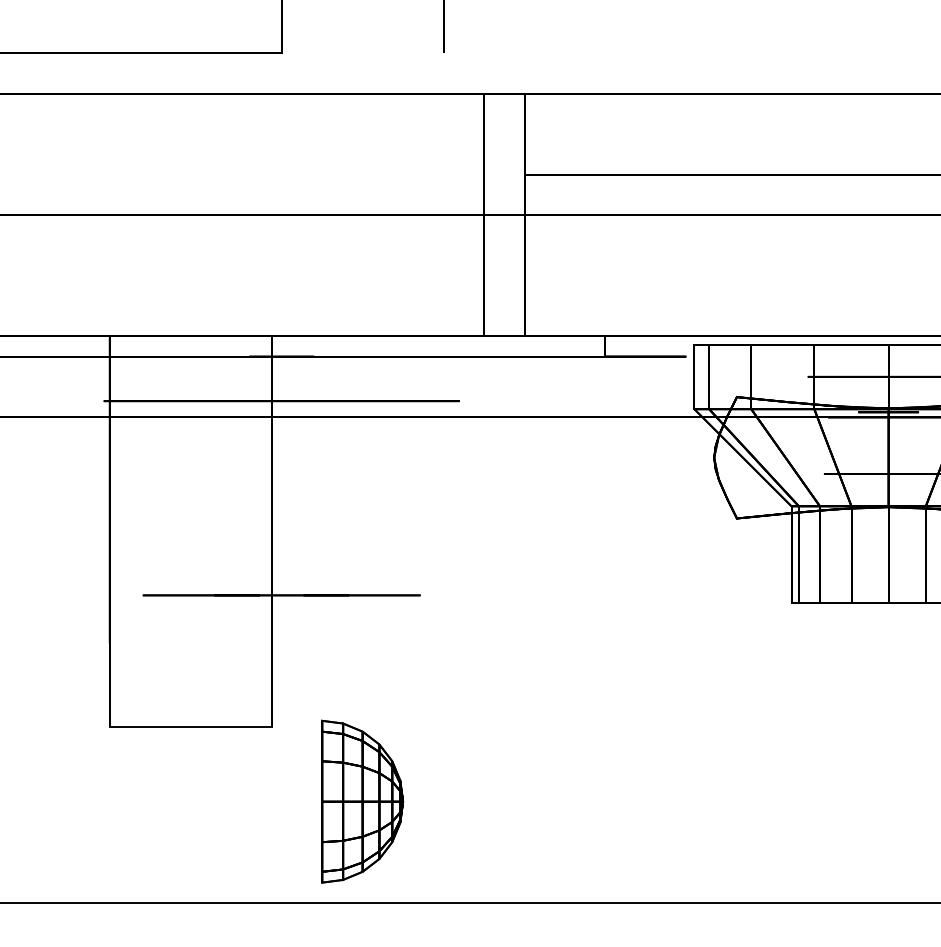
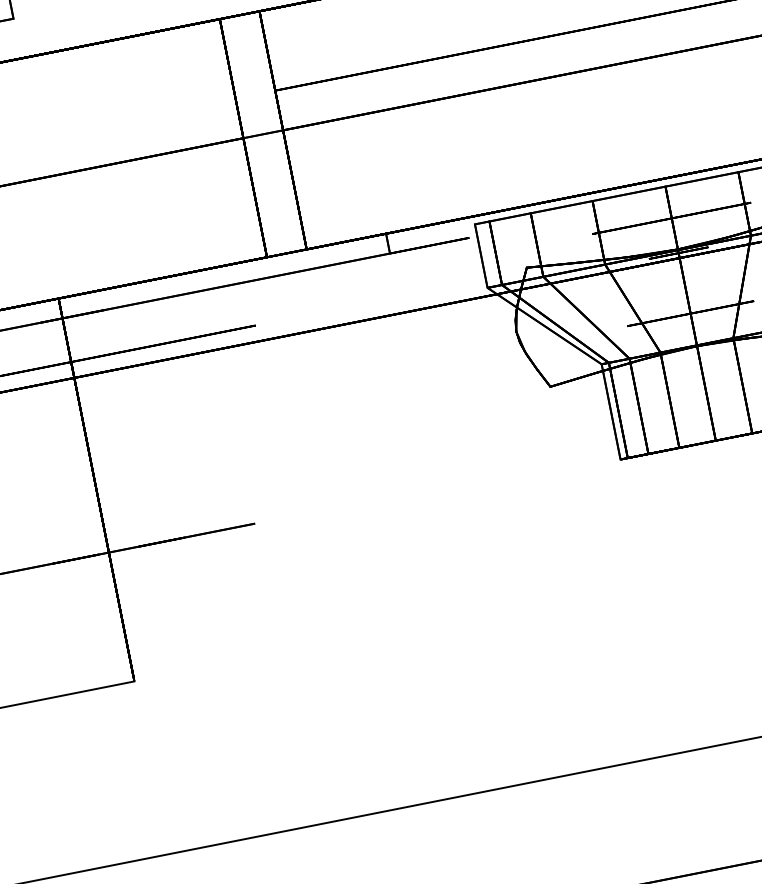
part: (362, 801) -> (238, 737), removed

